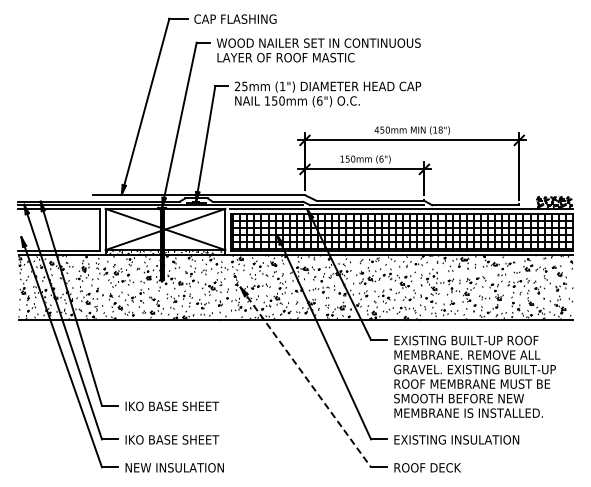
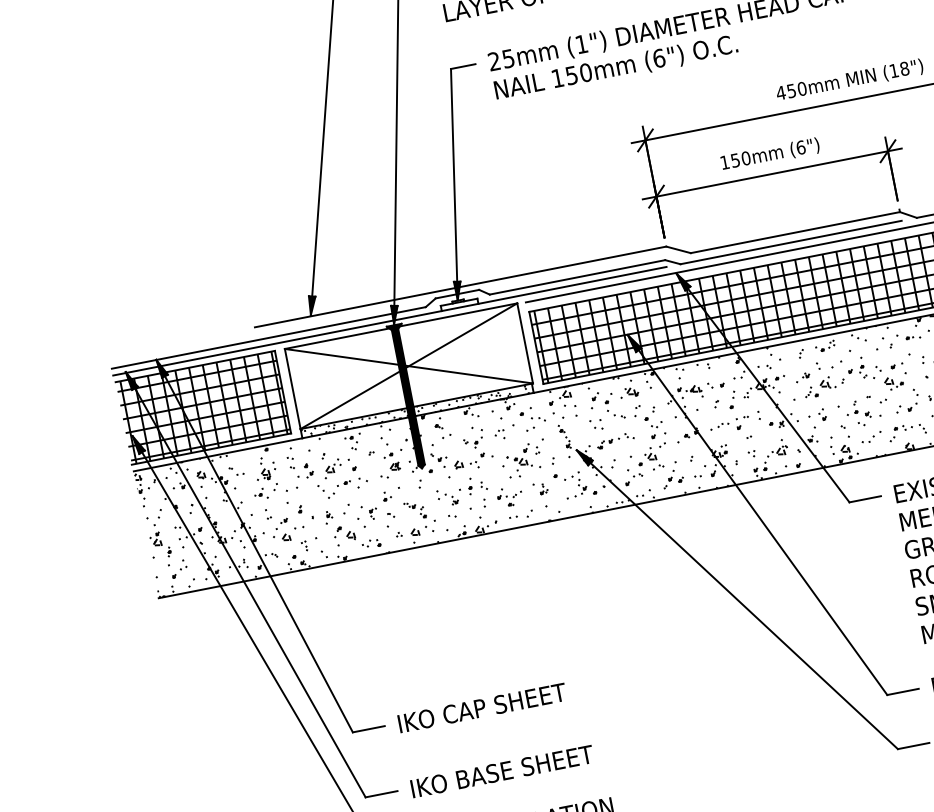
hatch: (59, 229) -> (203, 406), added
line: (306, 377) -> (738, 599), dashed -> solid
text: (183, 406) -> (511, 702), IKO BASE SHEET -> IKO CAP SHEET

